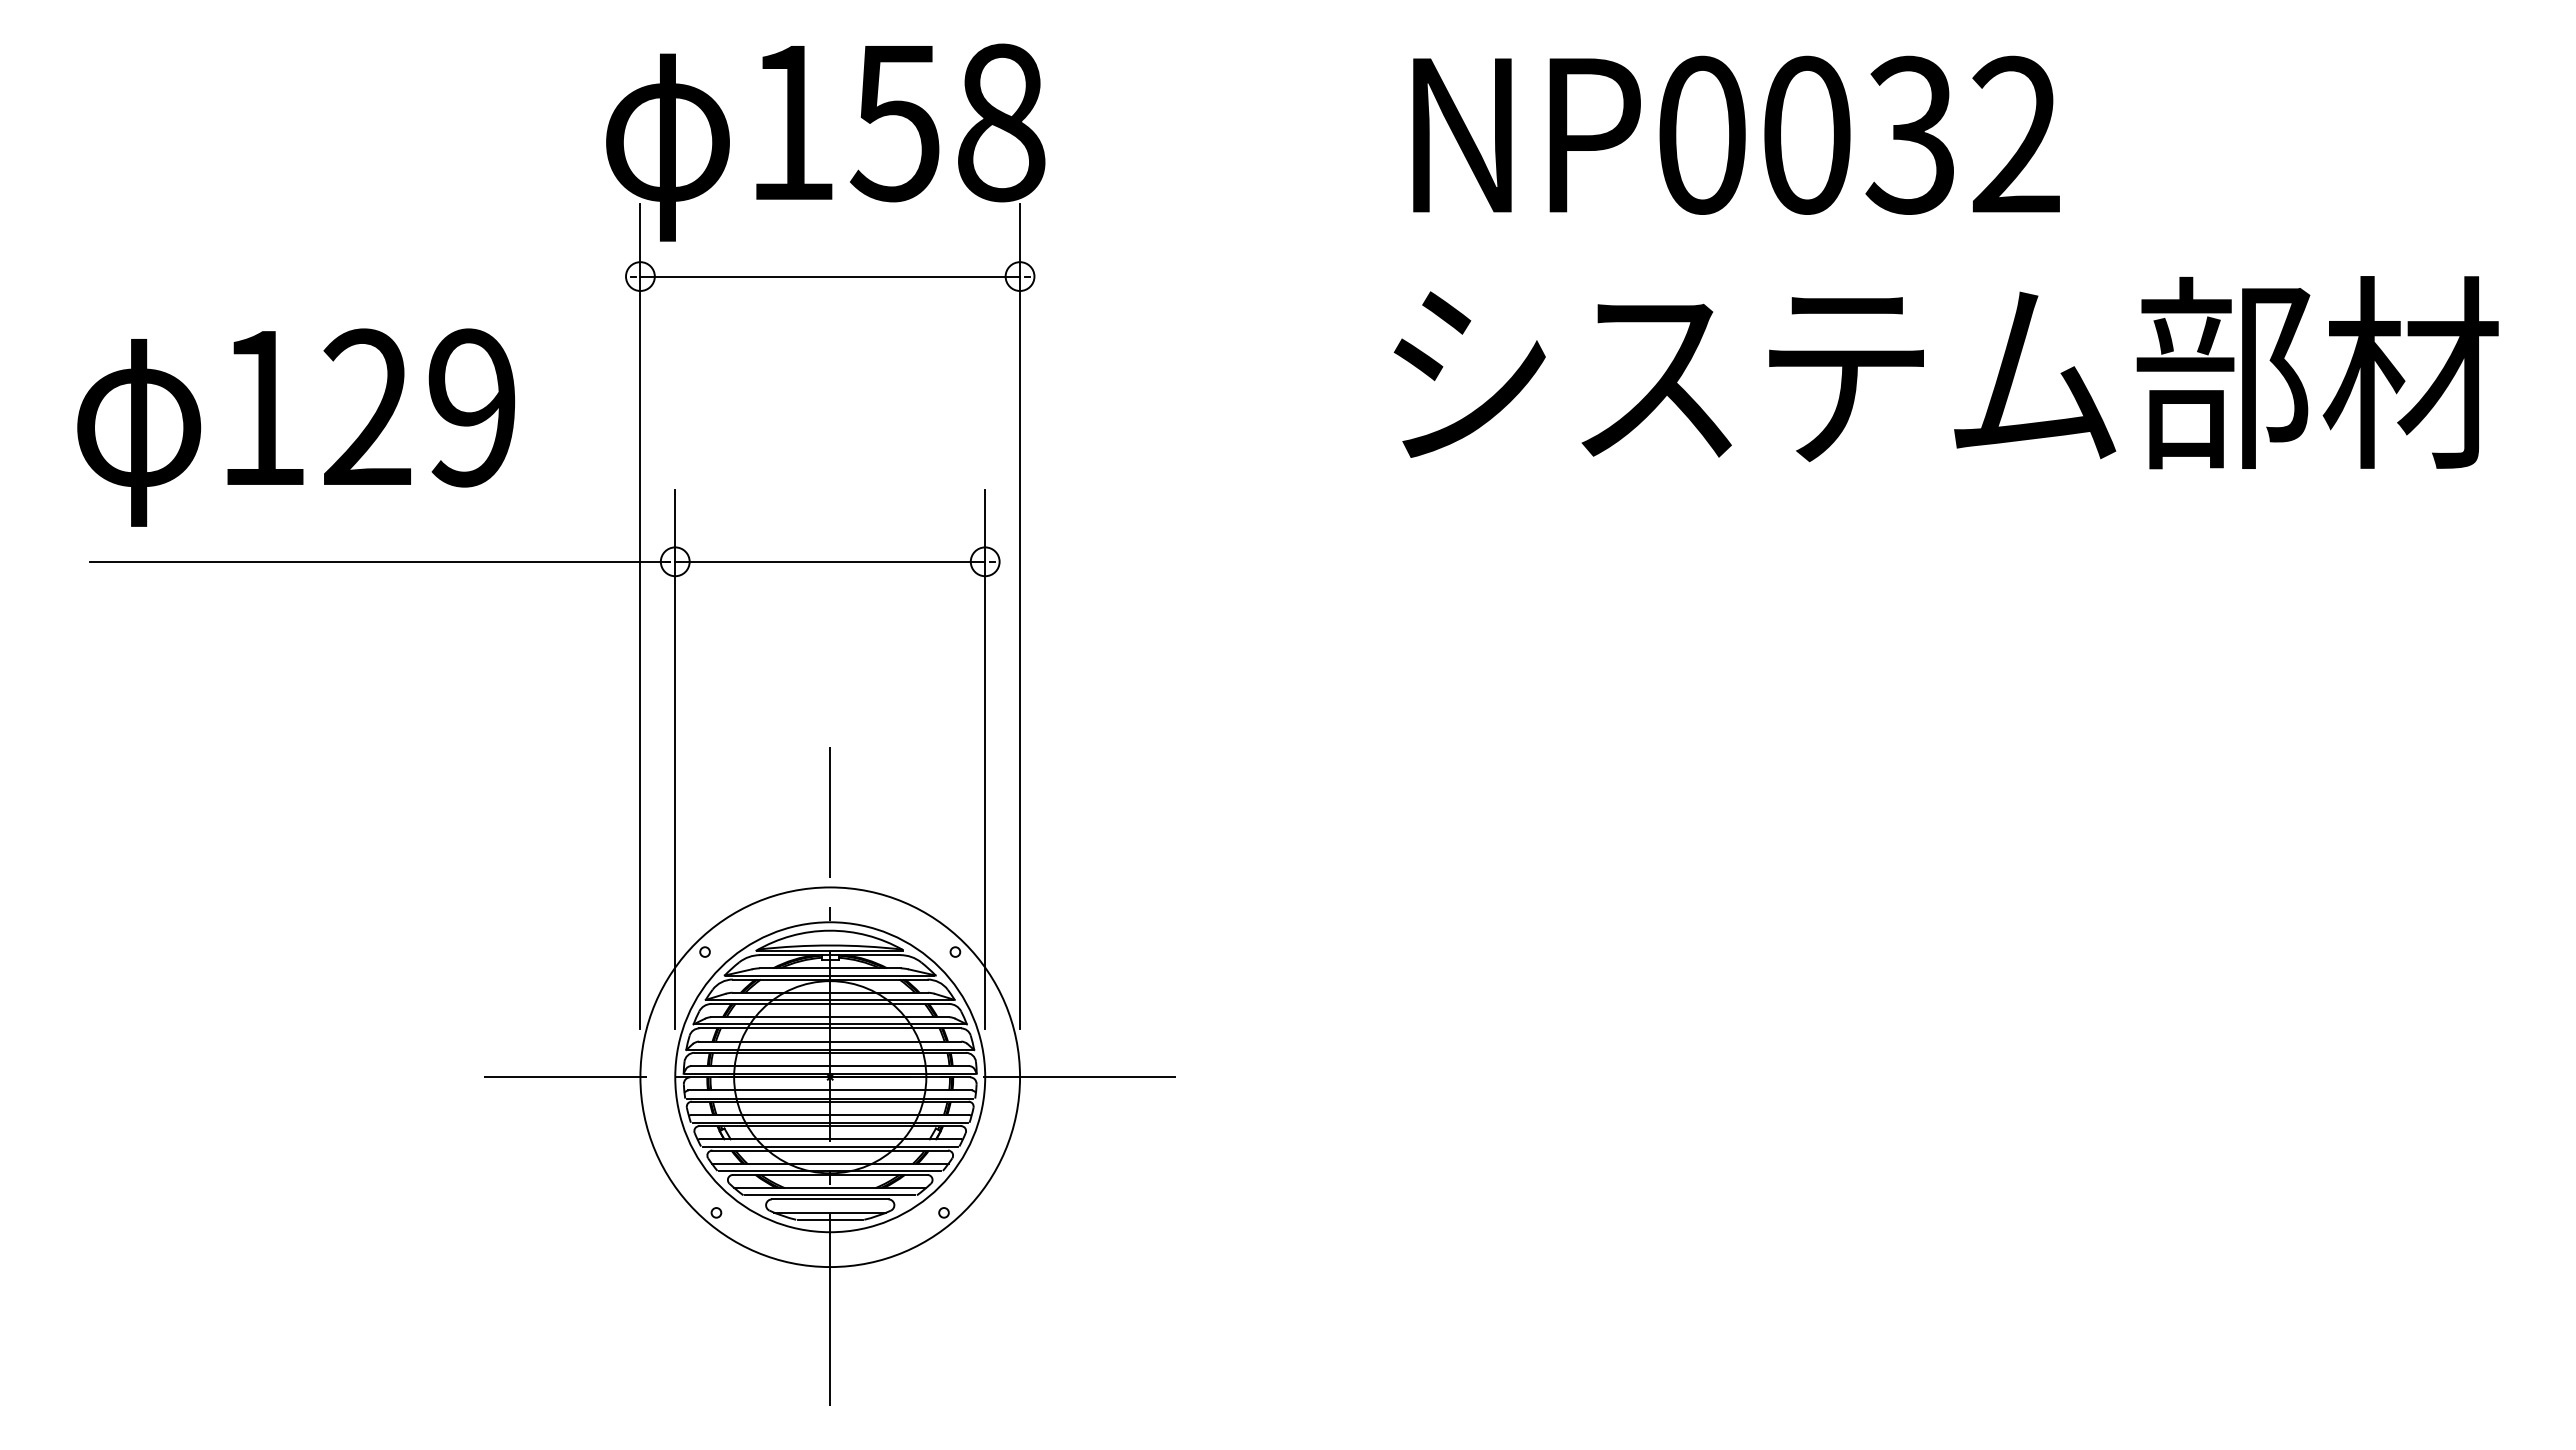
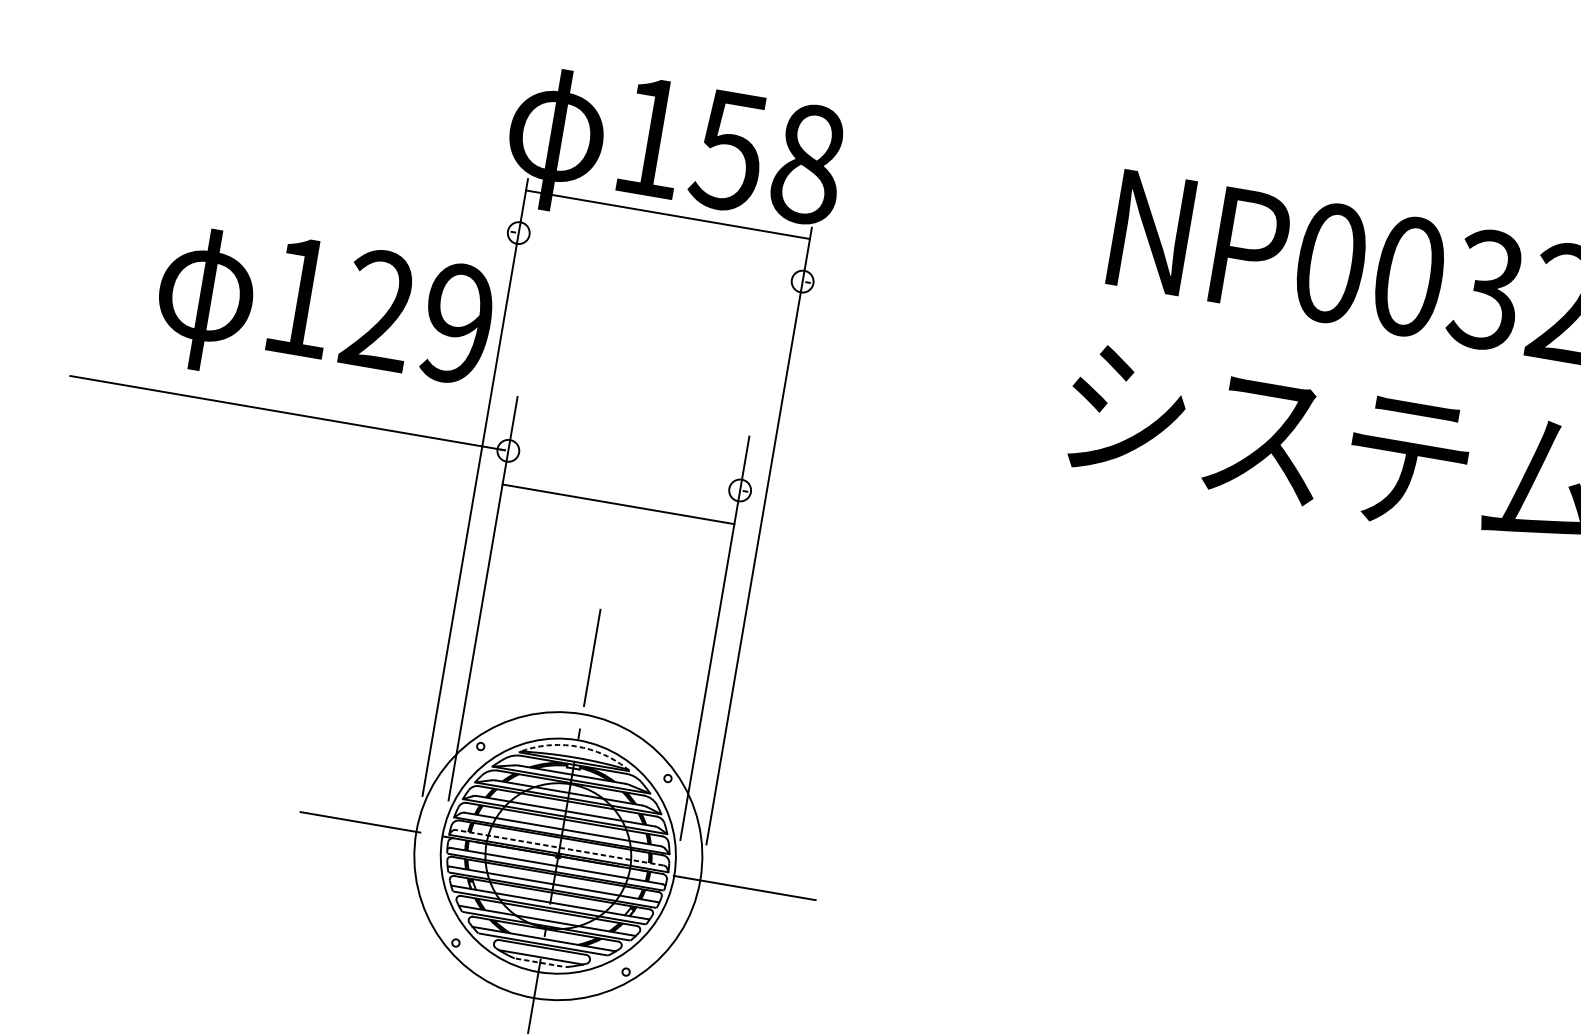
line: (830, 276) -> (668, 214), moved
text: (295, 427) -> (323, 315), moved
line: (830, 561) -> (618, 504), moved
arc: (829, 930) -> (576, 746), solid -> dashed
line: (830, 1066) -> (559, 848), solid -> dashed
line: (830, 1219) -> (540, 962), solid -> dashed

